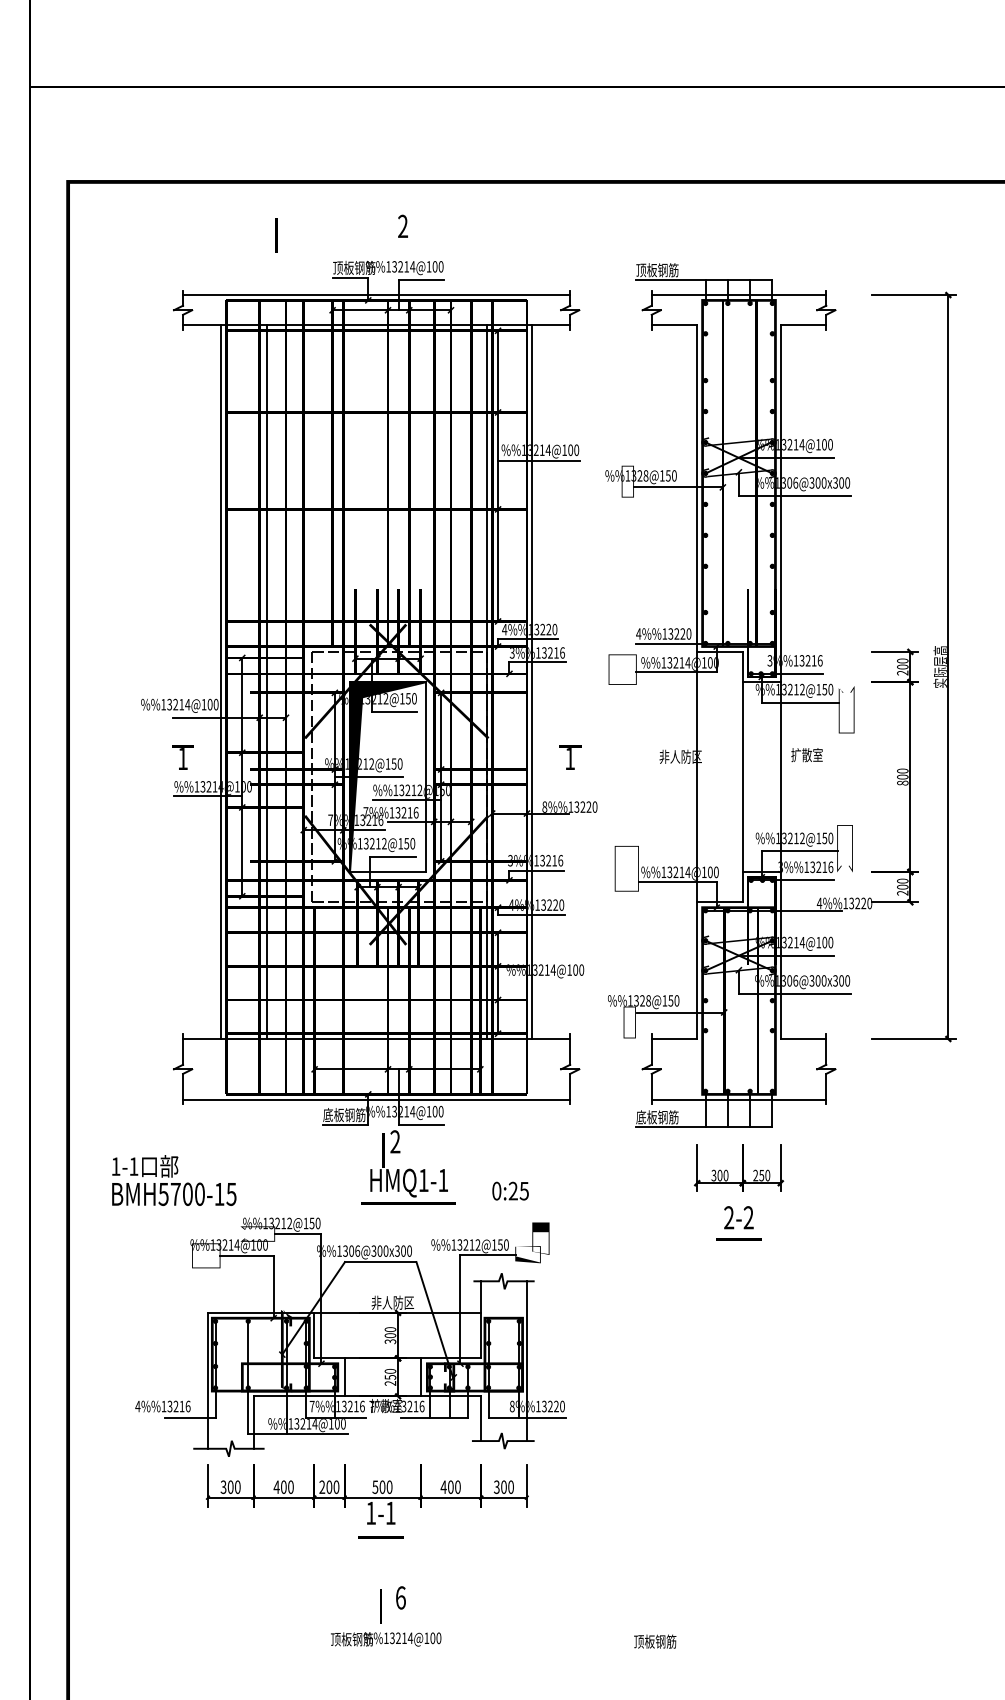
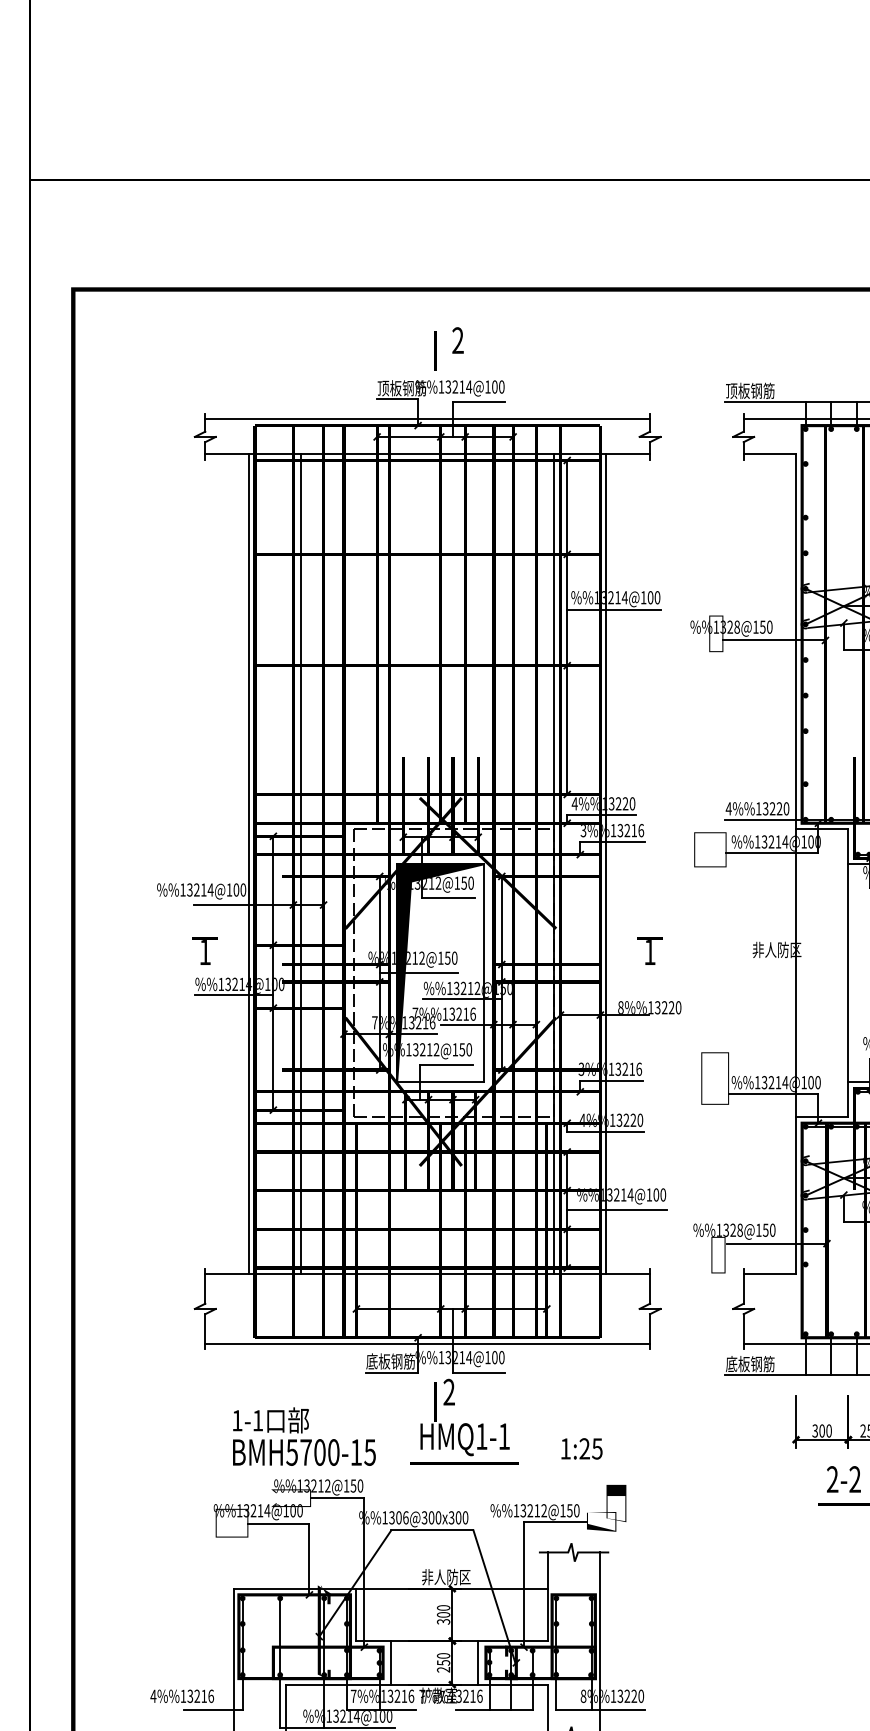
line: (276, 235) -> (435, 351), moved
line: (541, 983) -> (617, 1210), added
text: (174, 1180) -> (304, 1436), moved
text: (496, 1190) -> (565, 1448), 0:25 -> 1:25

